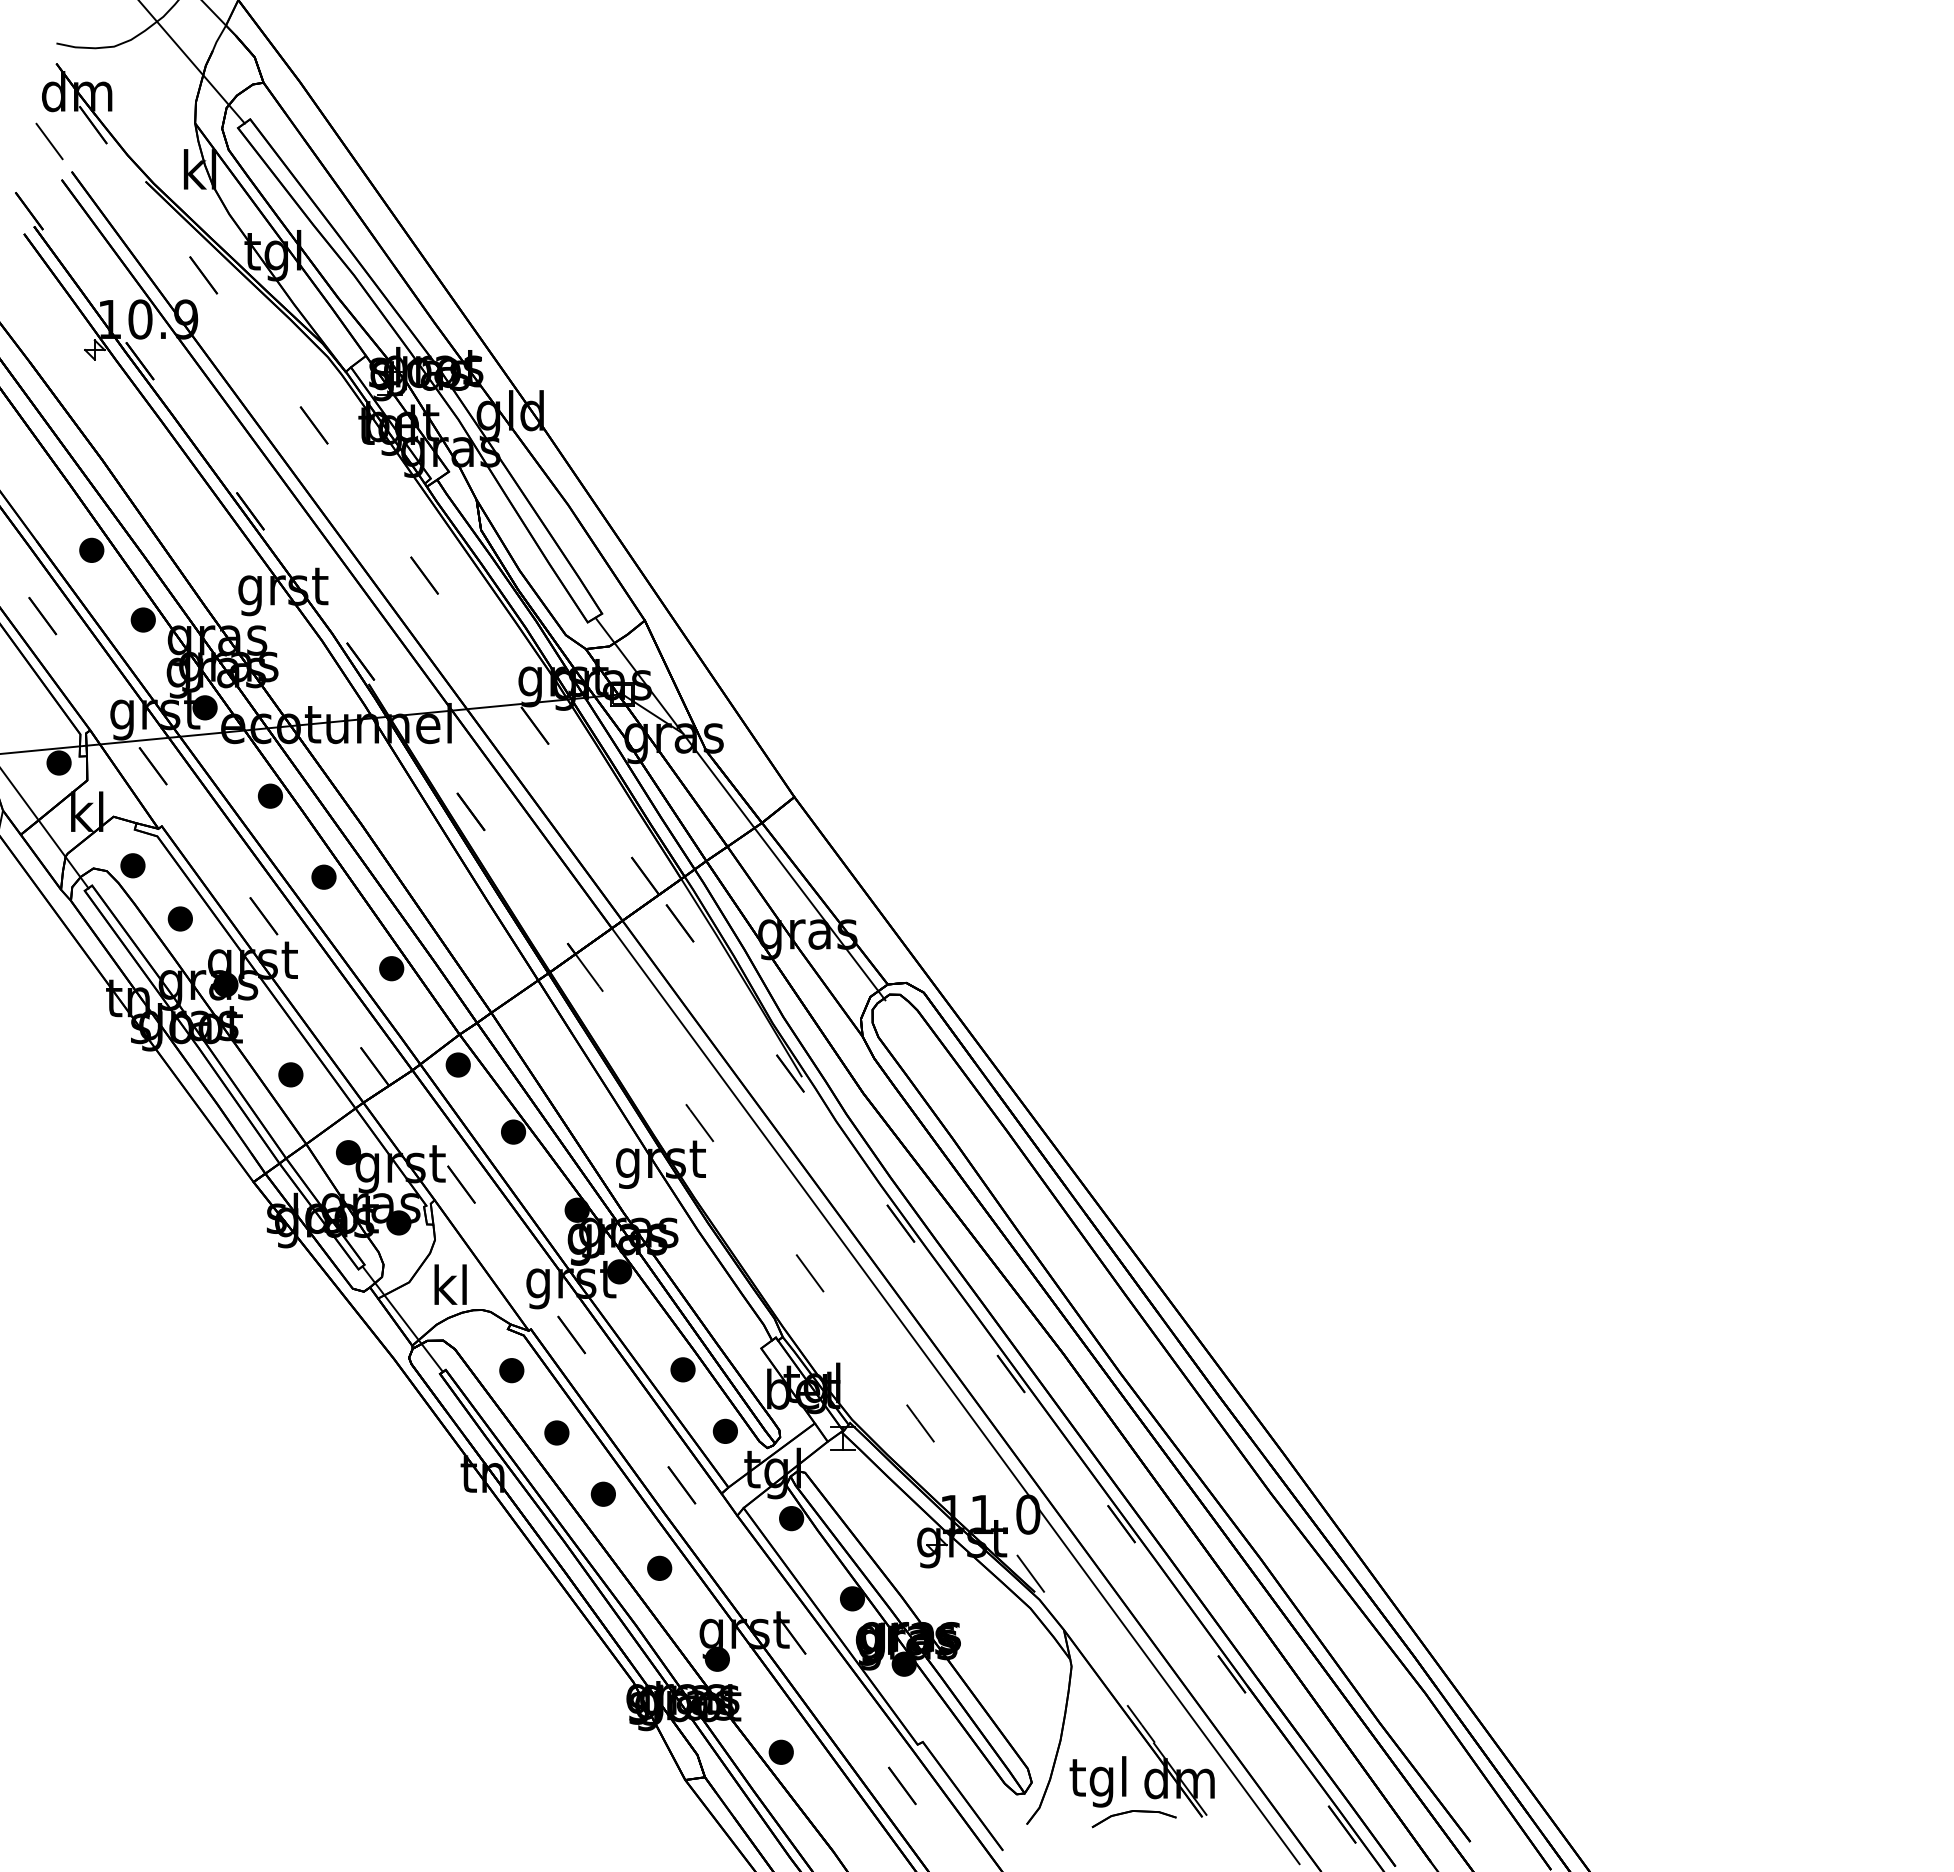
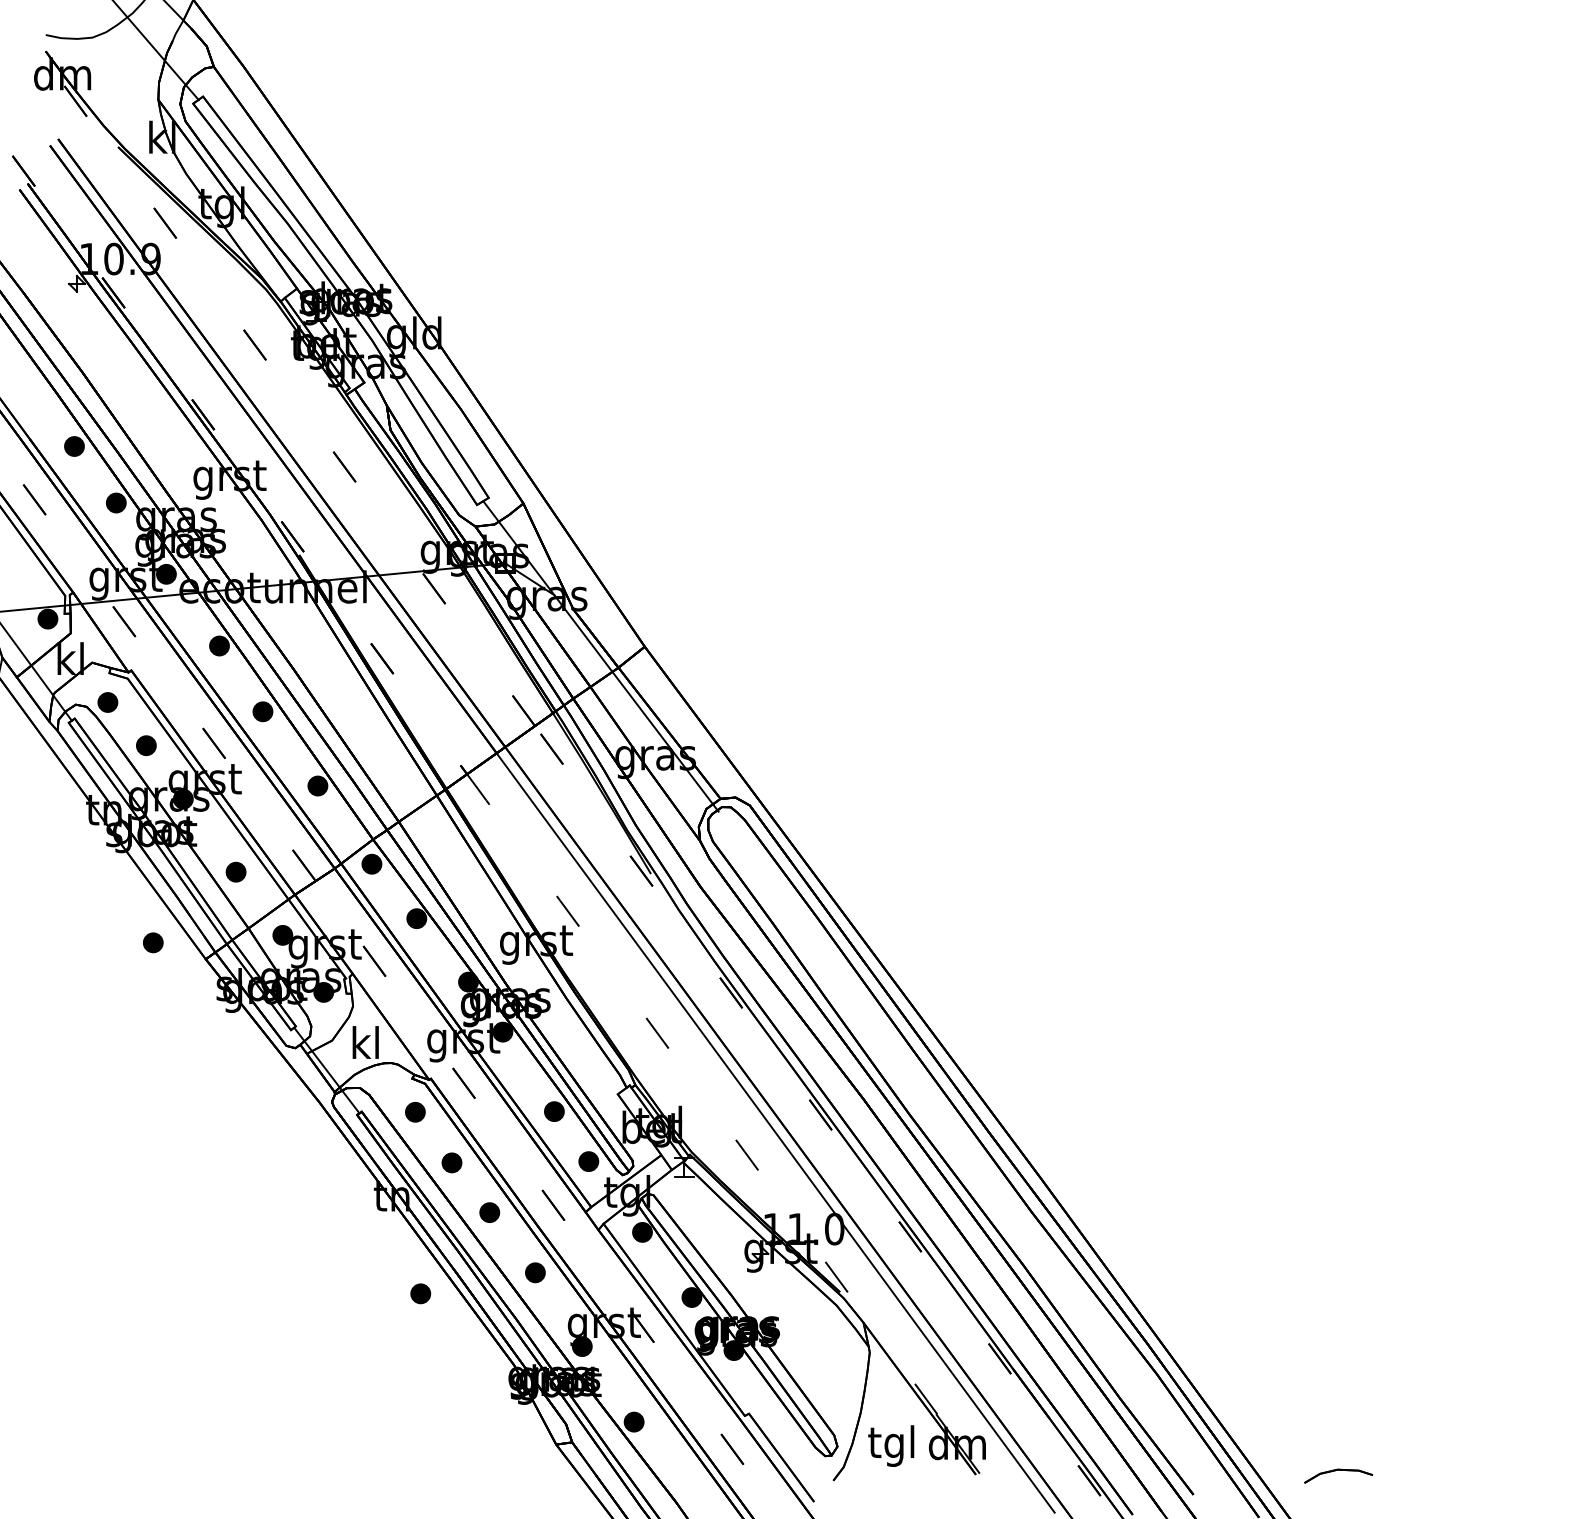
line: (49, 141) -> (40, 114), removed
part: (188, 1161) -> (152, 942), added
part: (517, 1593) -> (420, 1293), added
part: (1132, 1812) -> (1337, 1470), moved

